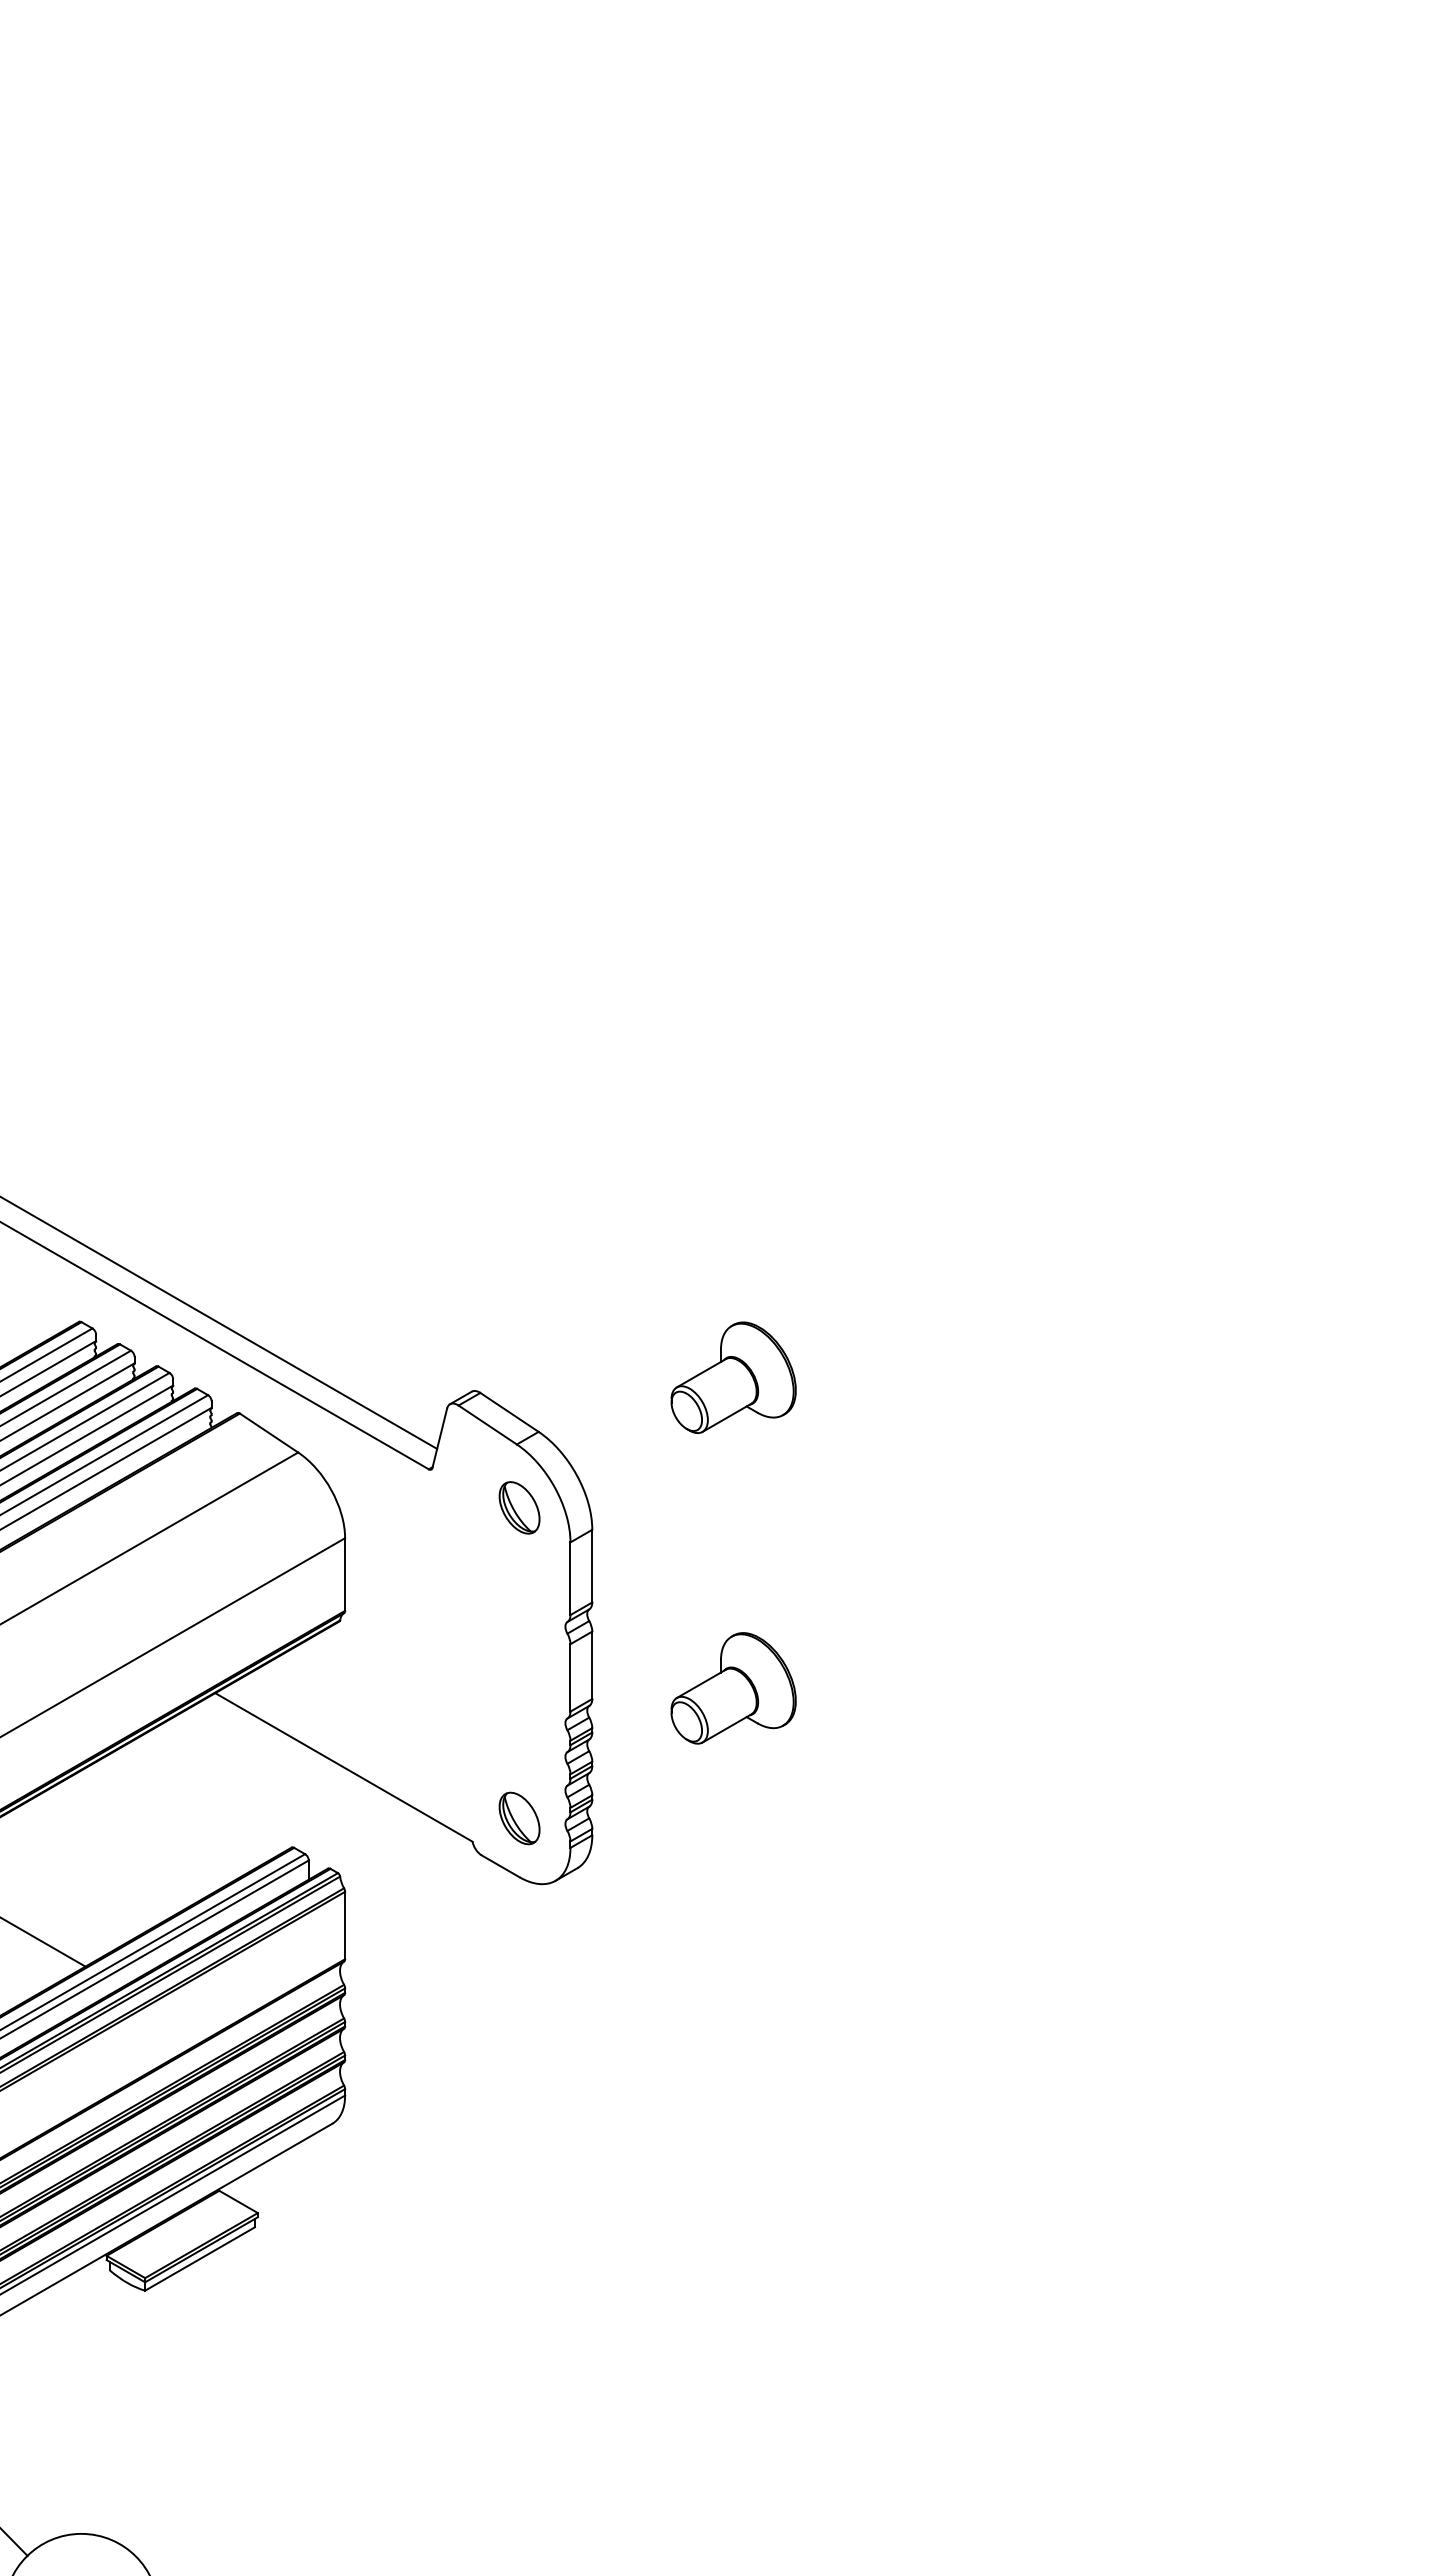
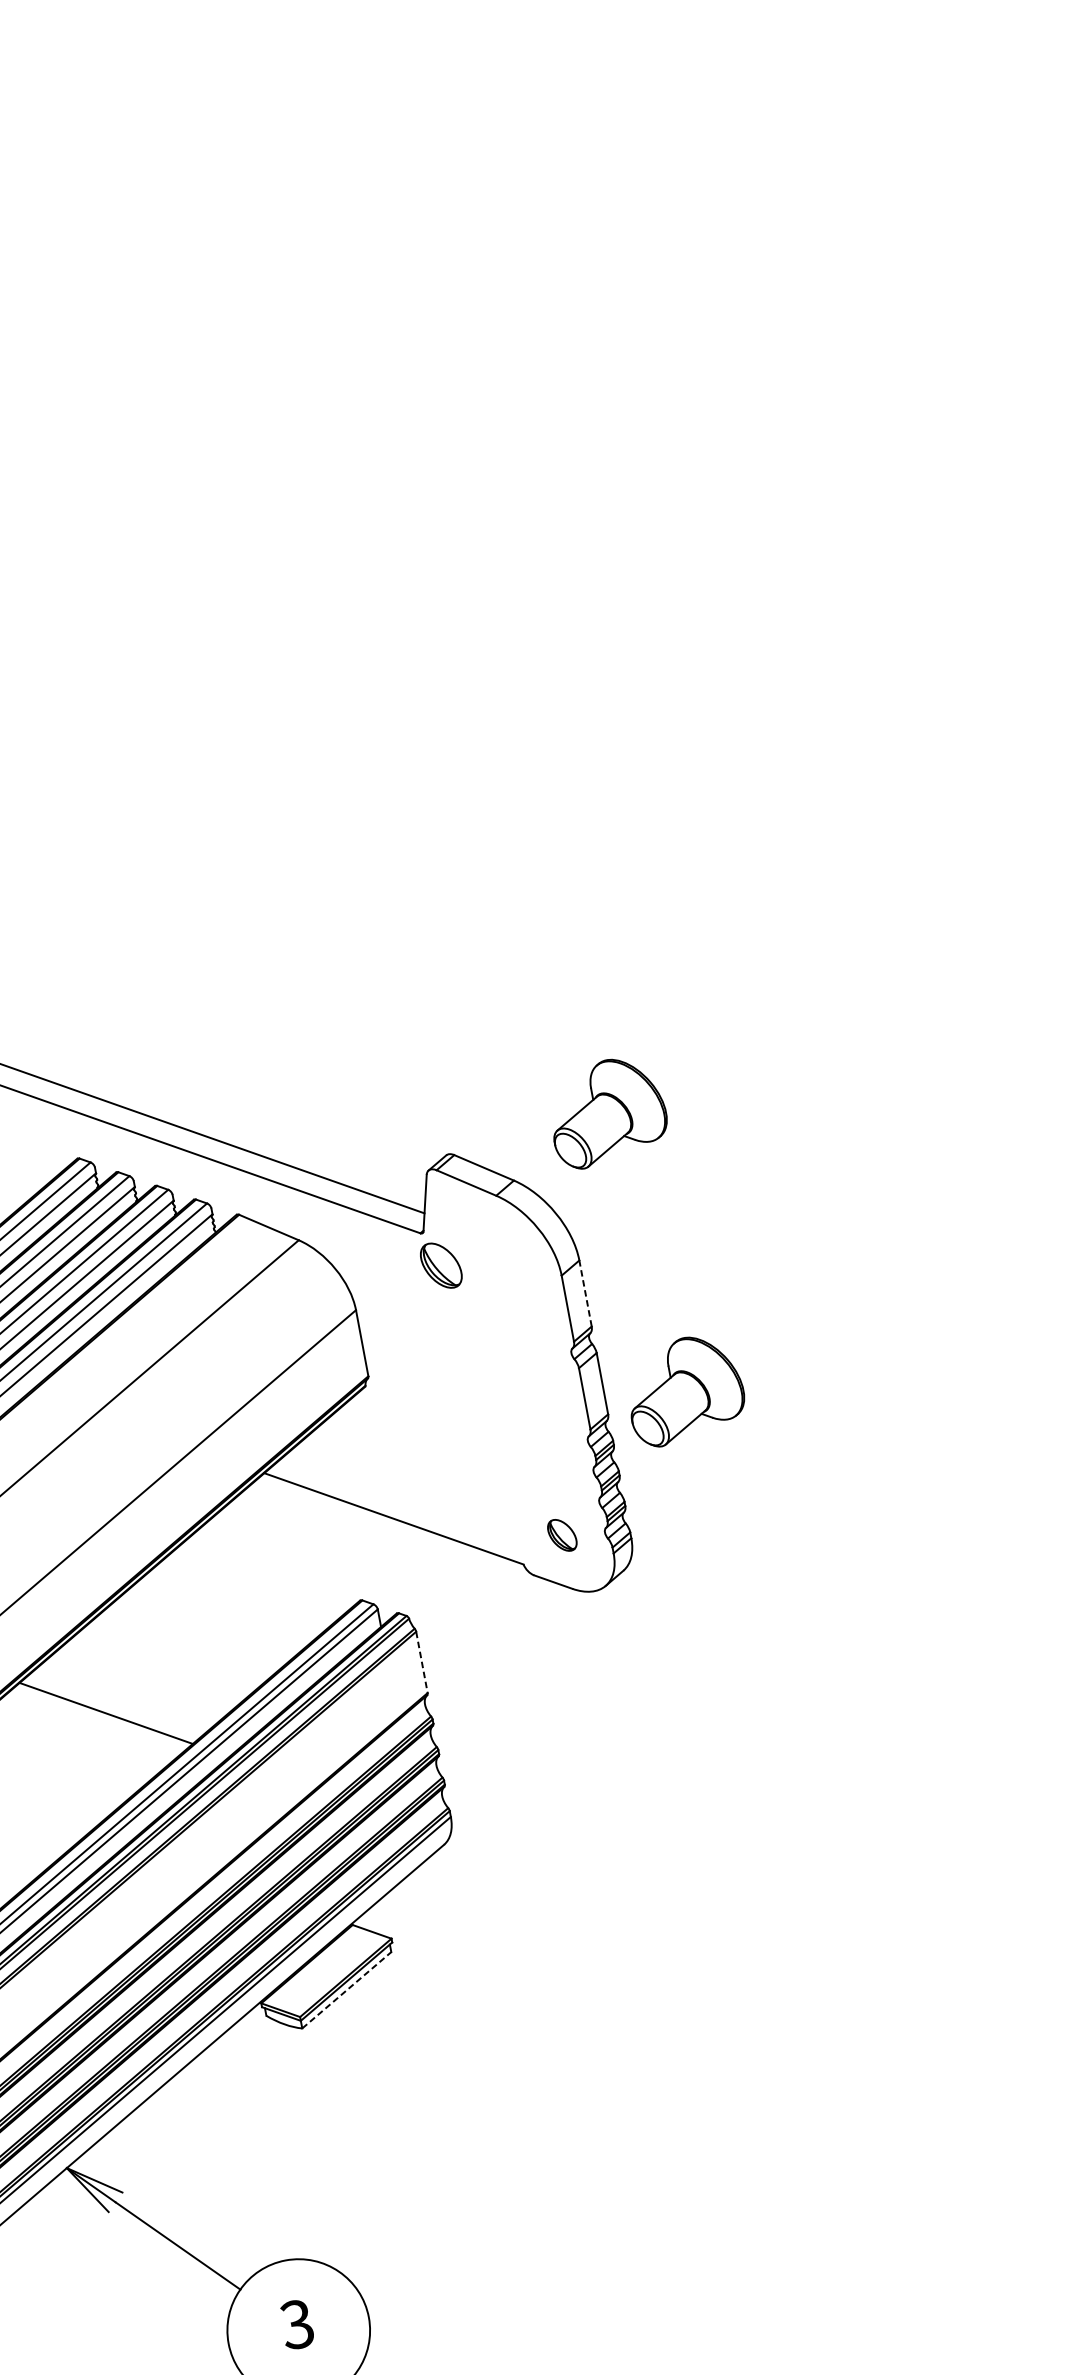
part: (733, 1377) -> (607, 1111), moved
part: (519, 1507) -> (441, 1265), moved
line: (592, 1565) -> (585, 1292), solid -> dashed
part: (733, 1688) -> (684, 1390), moved
part: (519, 1818) -> (562, 1535), size x0.7
line: (345, 1925) -> (422, 1662), solid -> dashed
line: (200, 2258) -> (347, 1989), solid -> dashed

